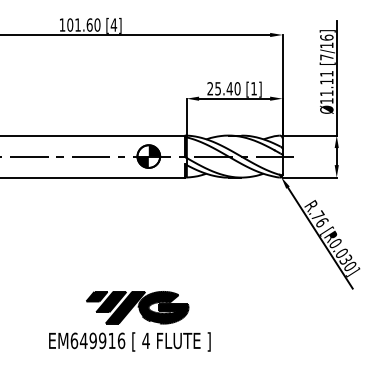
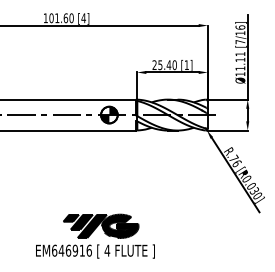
text: (93, 340) -> (68, 250), EM649916 -> EM646916

